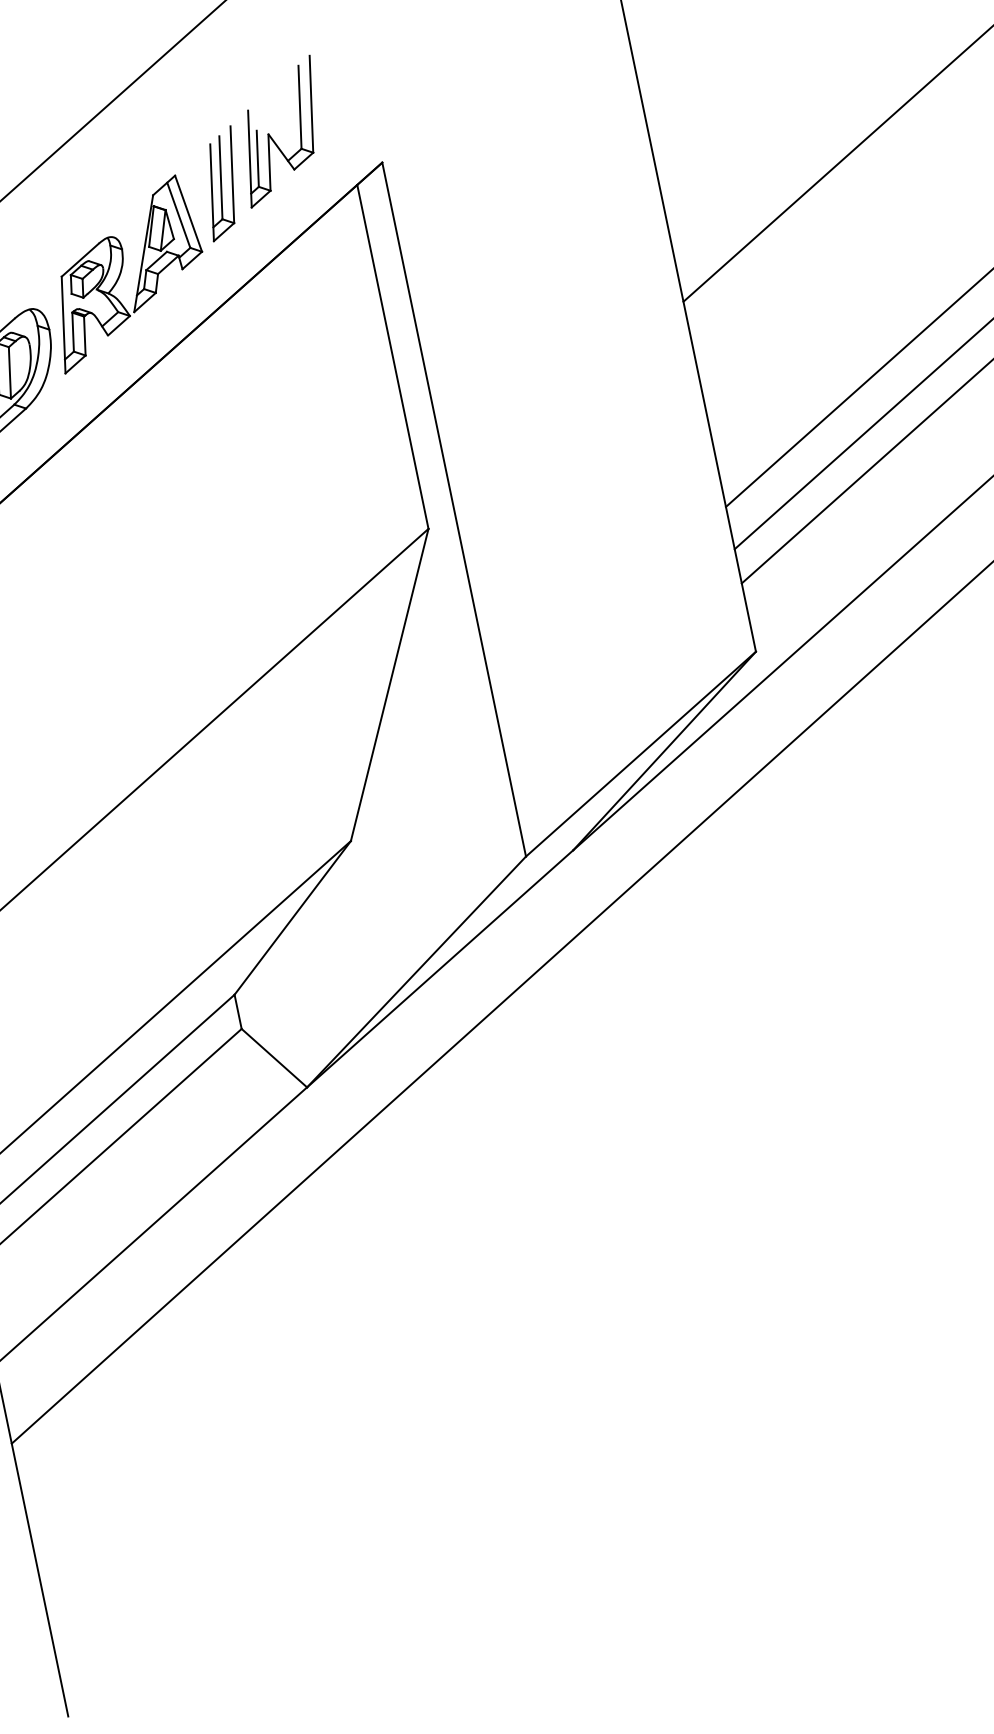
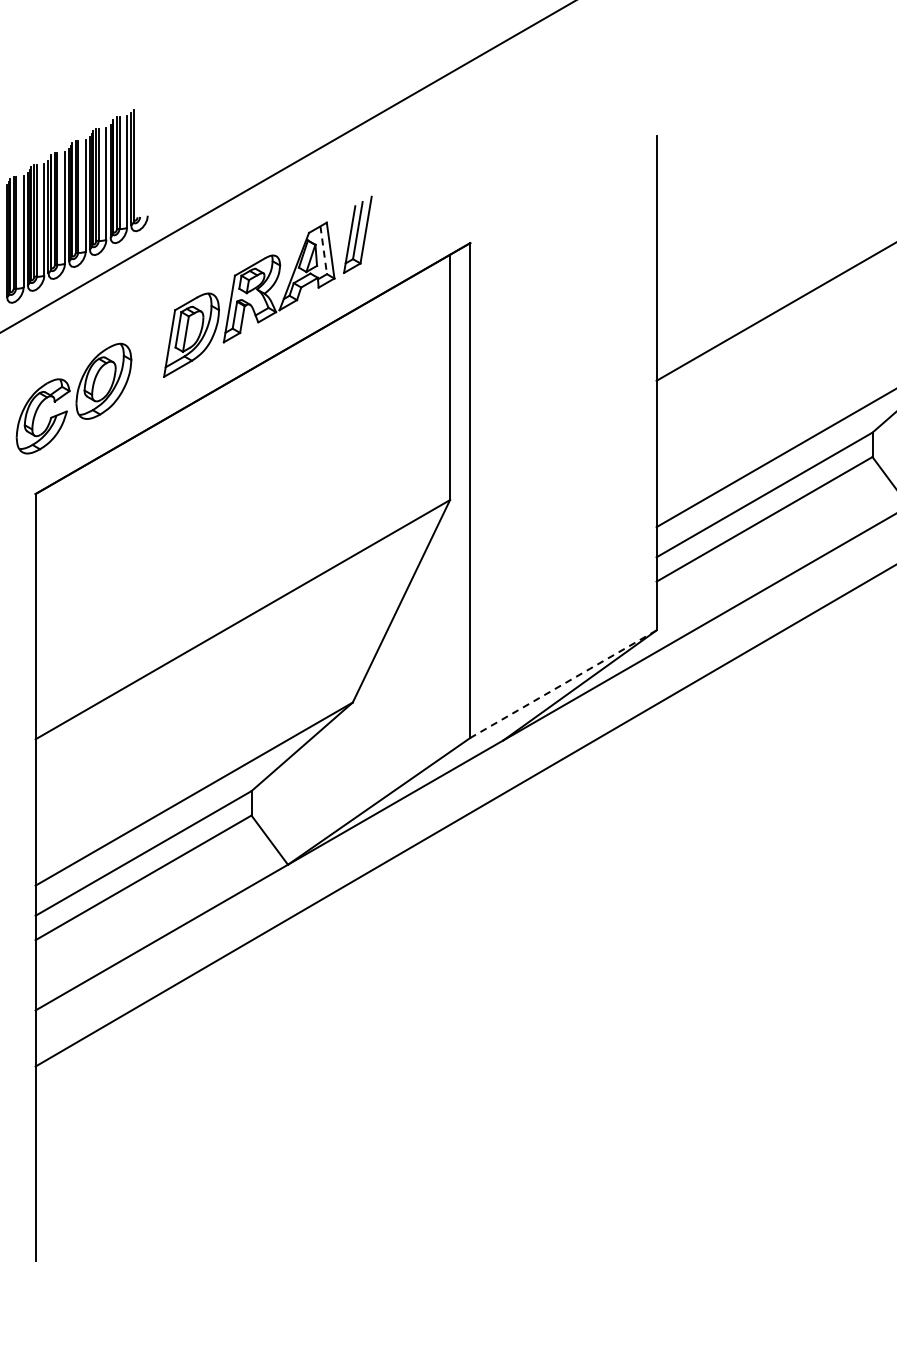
part: (271, 136) -> (398, 209), removed
line: (178, 215) -> (323, 250), solid -> dashed
line: (641, 754) -> (563, 684), solid -> dashed

